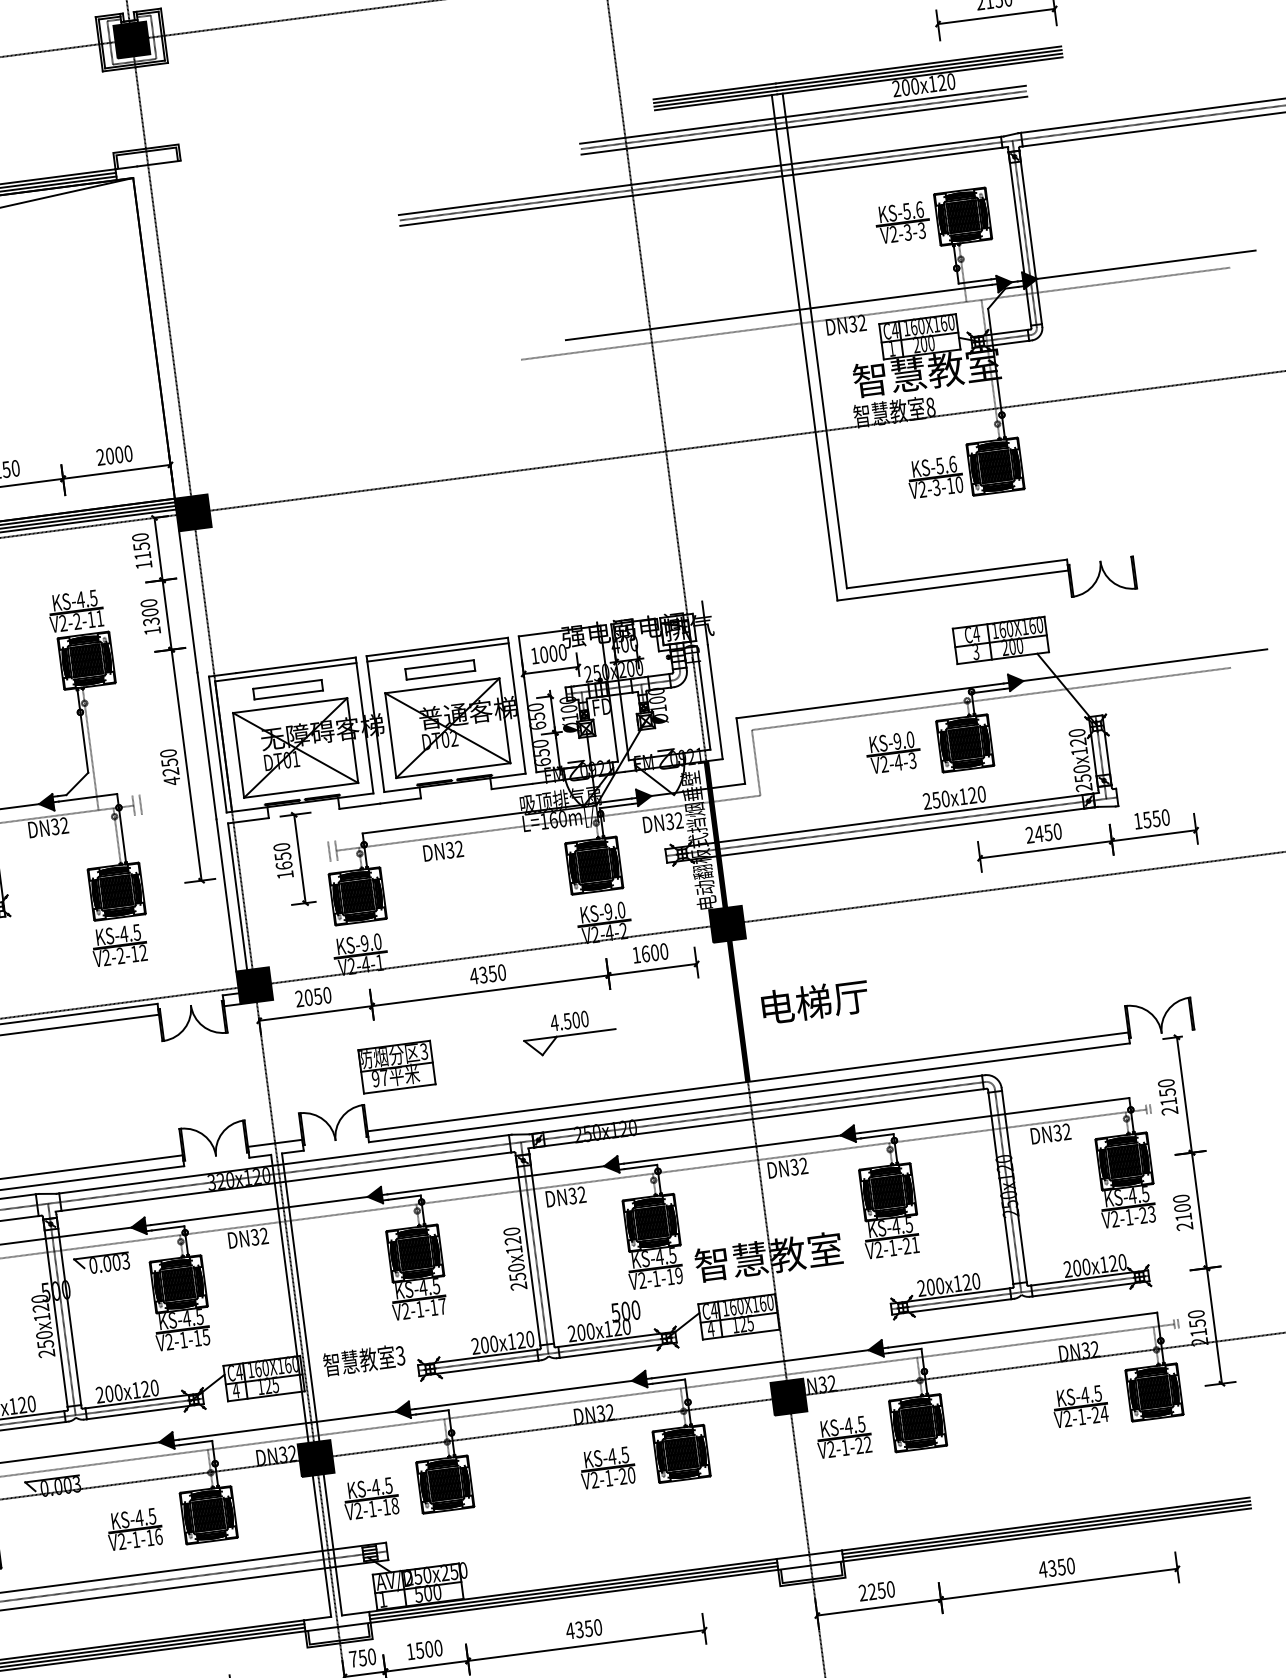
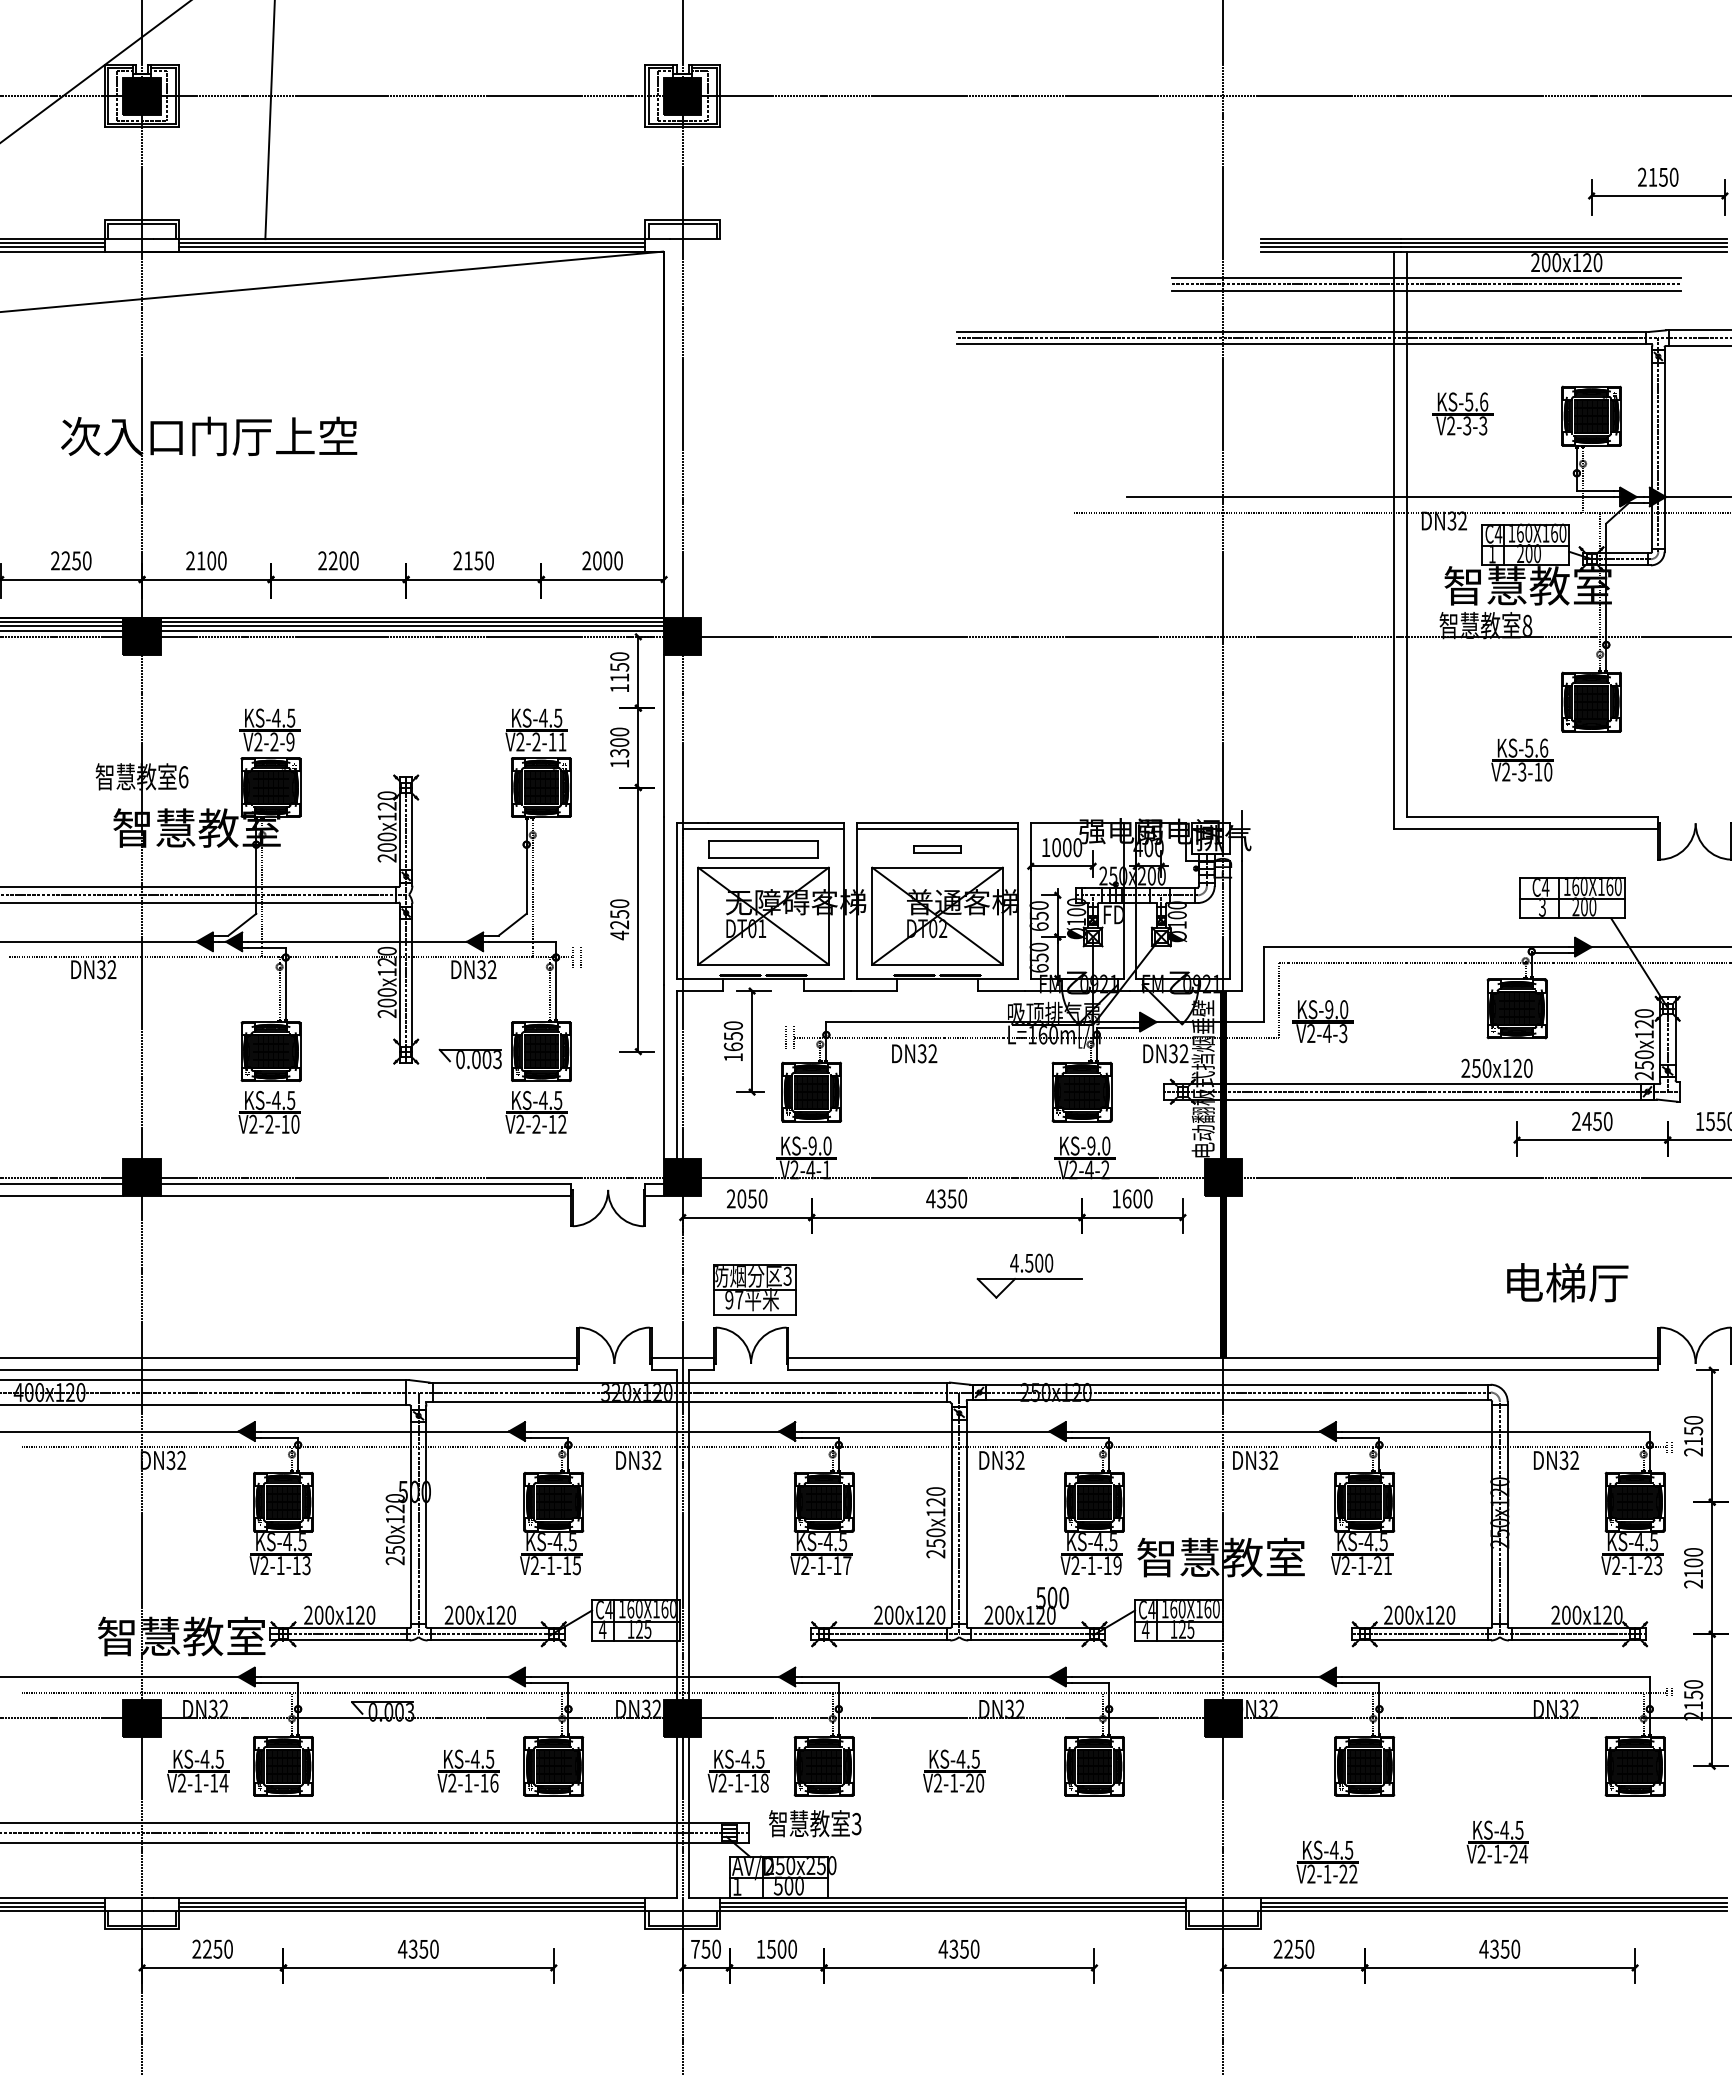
text: (902, 222) -> (1462, 413), moved
text: (935, 476) -> (1522, 759), moved
part: (440, 669) -> (937, 849), size x0.6
part: (288, 689) -> (763, 849), size x1.4
text: (892, 752) -> (1322, 1021), moved
text: (815, 1001) -> (1567, 1282), moved
part: (396, 1066) -> (754, 1289), moved
part: (101, 1263) -> (469, 1058), moved
text: (364, 1360) -> (815, 1823), moved
text: (1080, 1405) -> (1497, 1841), moved
text: (843, 1436) -> (1327, 1861), moved
text: (607, 1467) -> (954, 1770), moved

